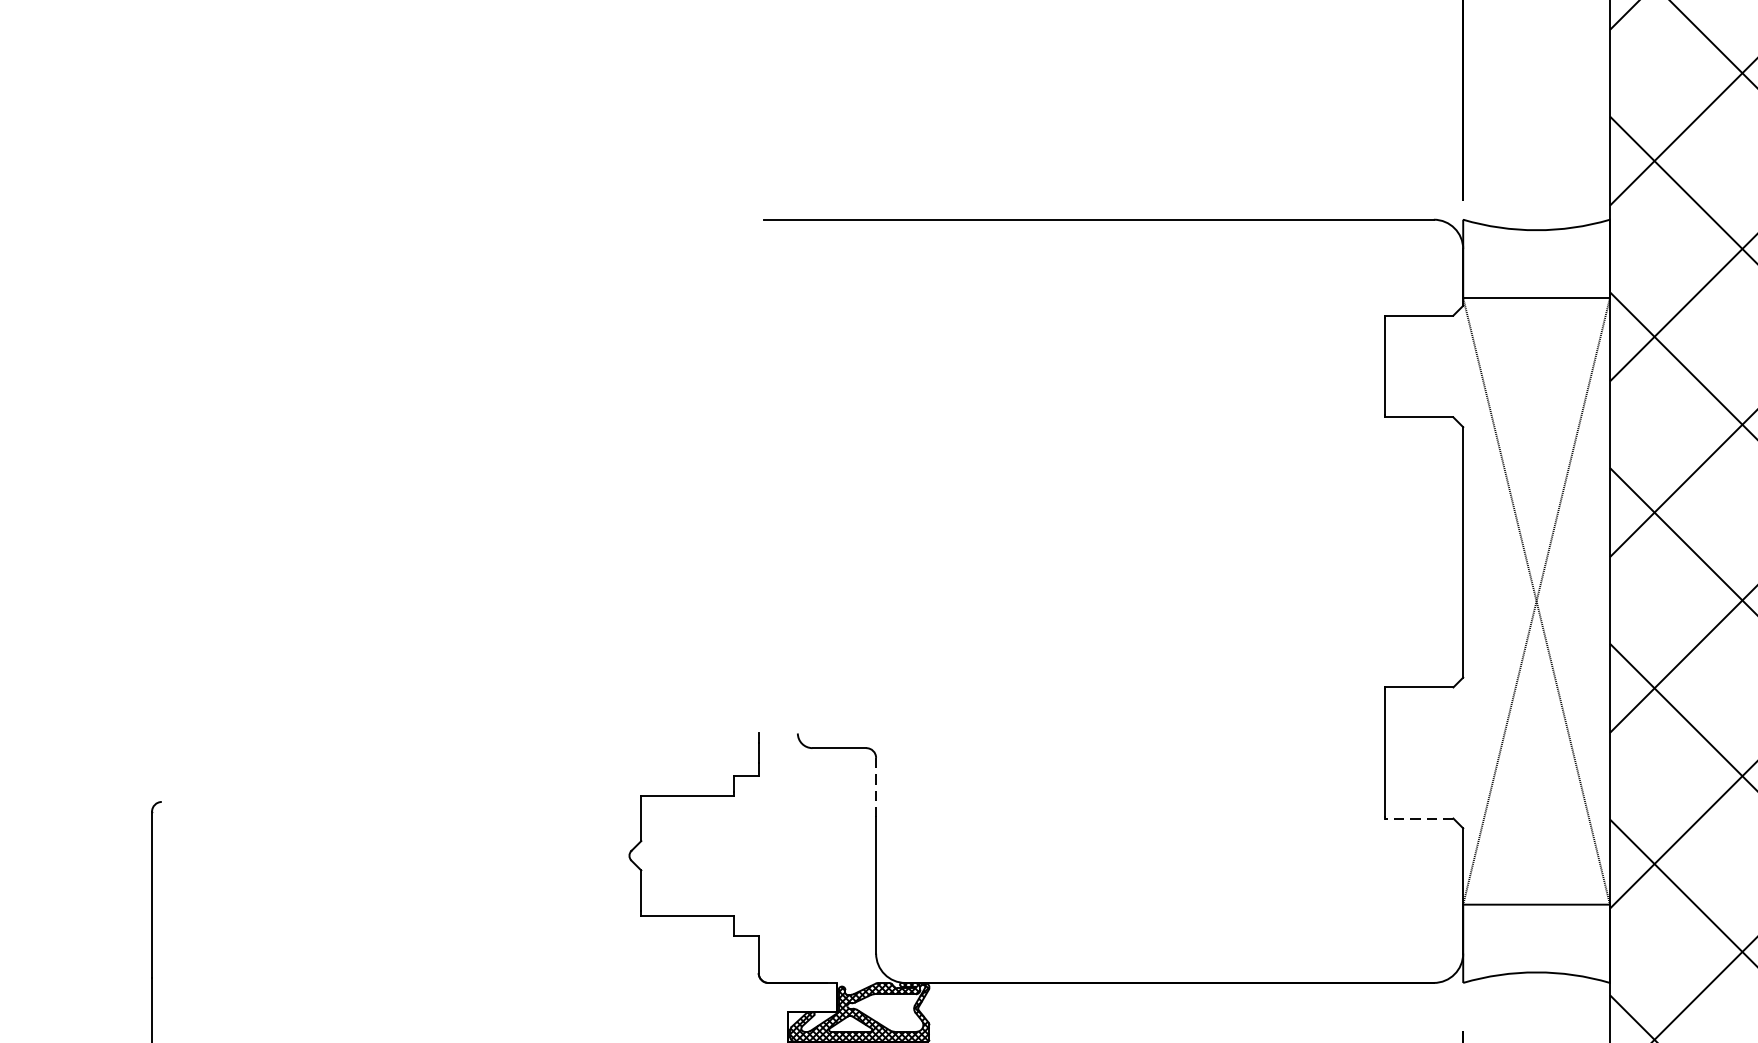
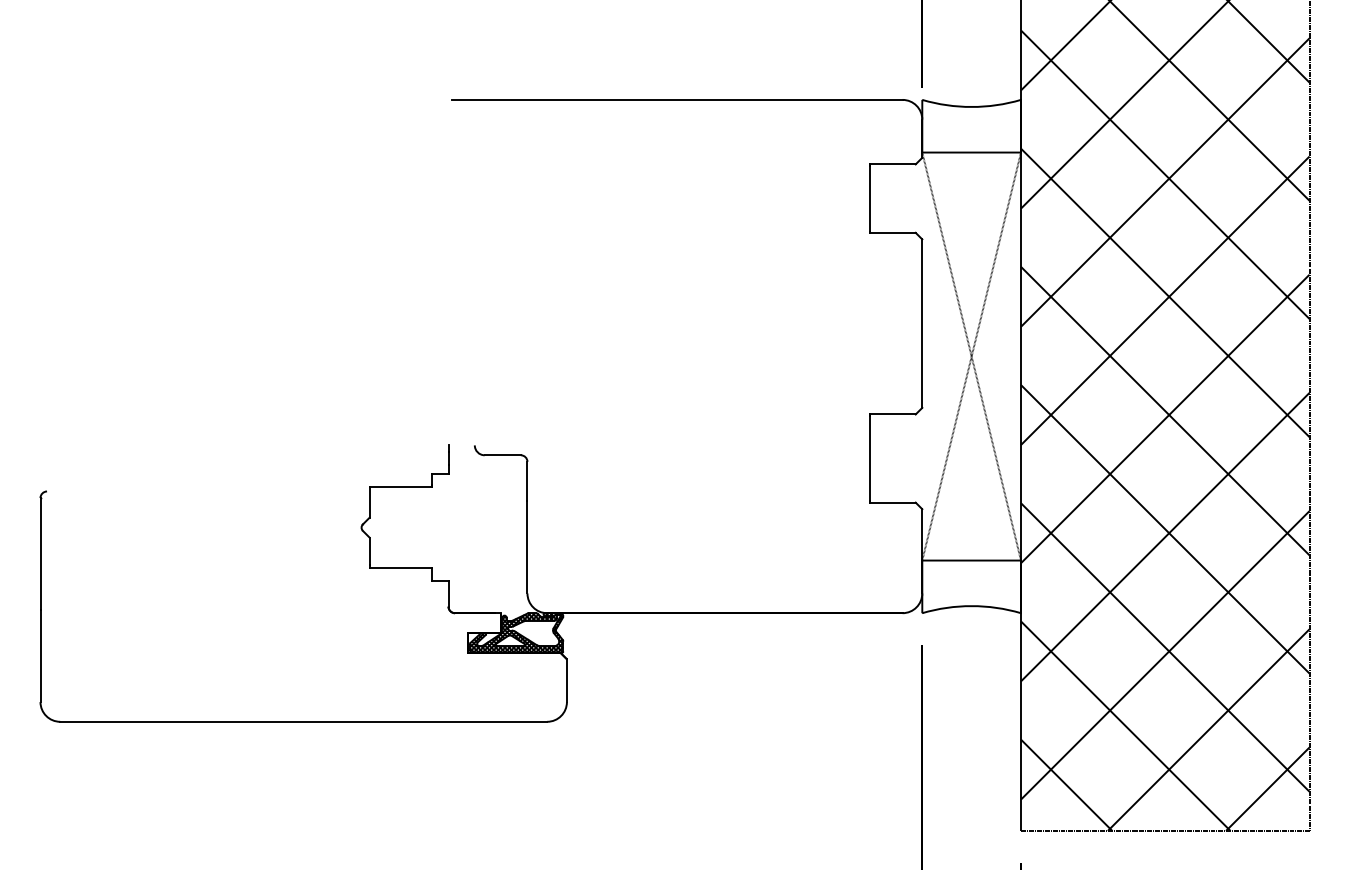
line: (876, 787) -> (527, 481), dashed -> solid
line: (1418, 818) -> (892, 502), dashed -> solid

